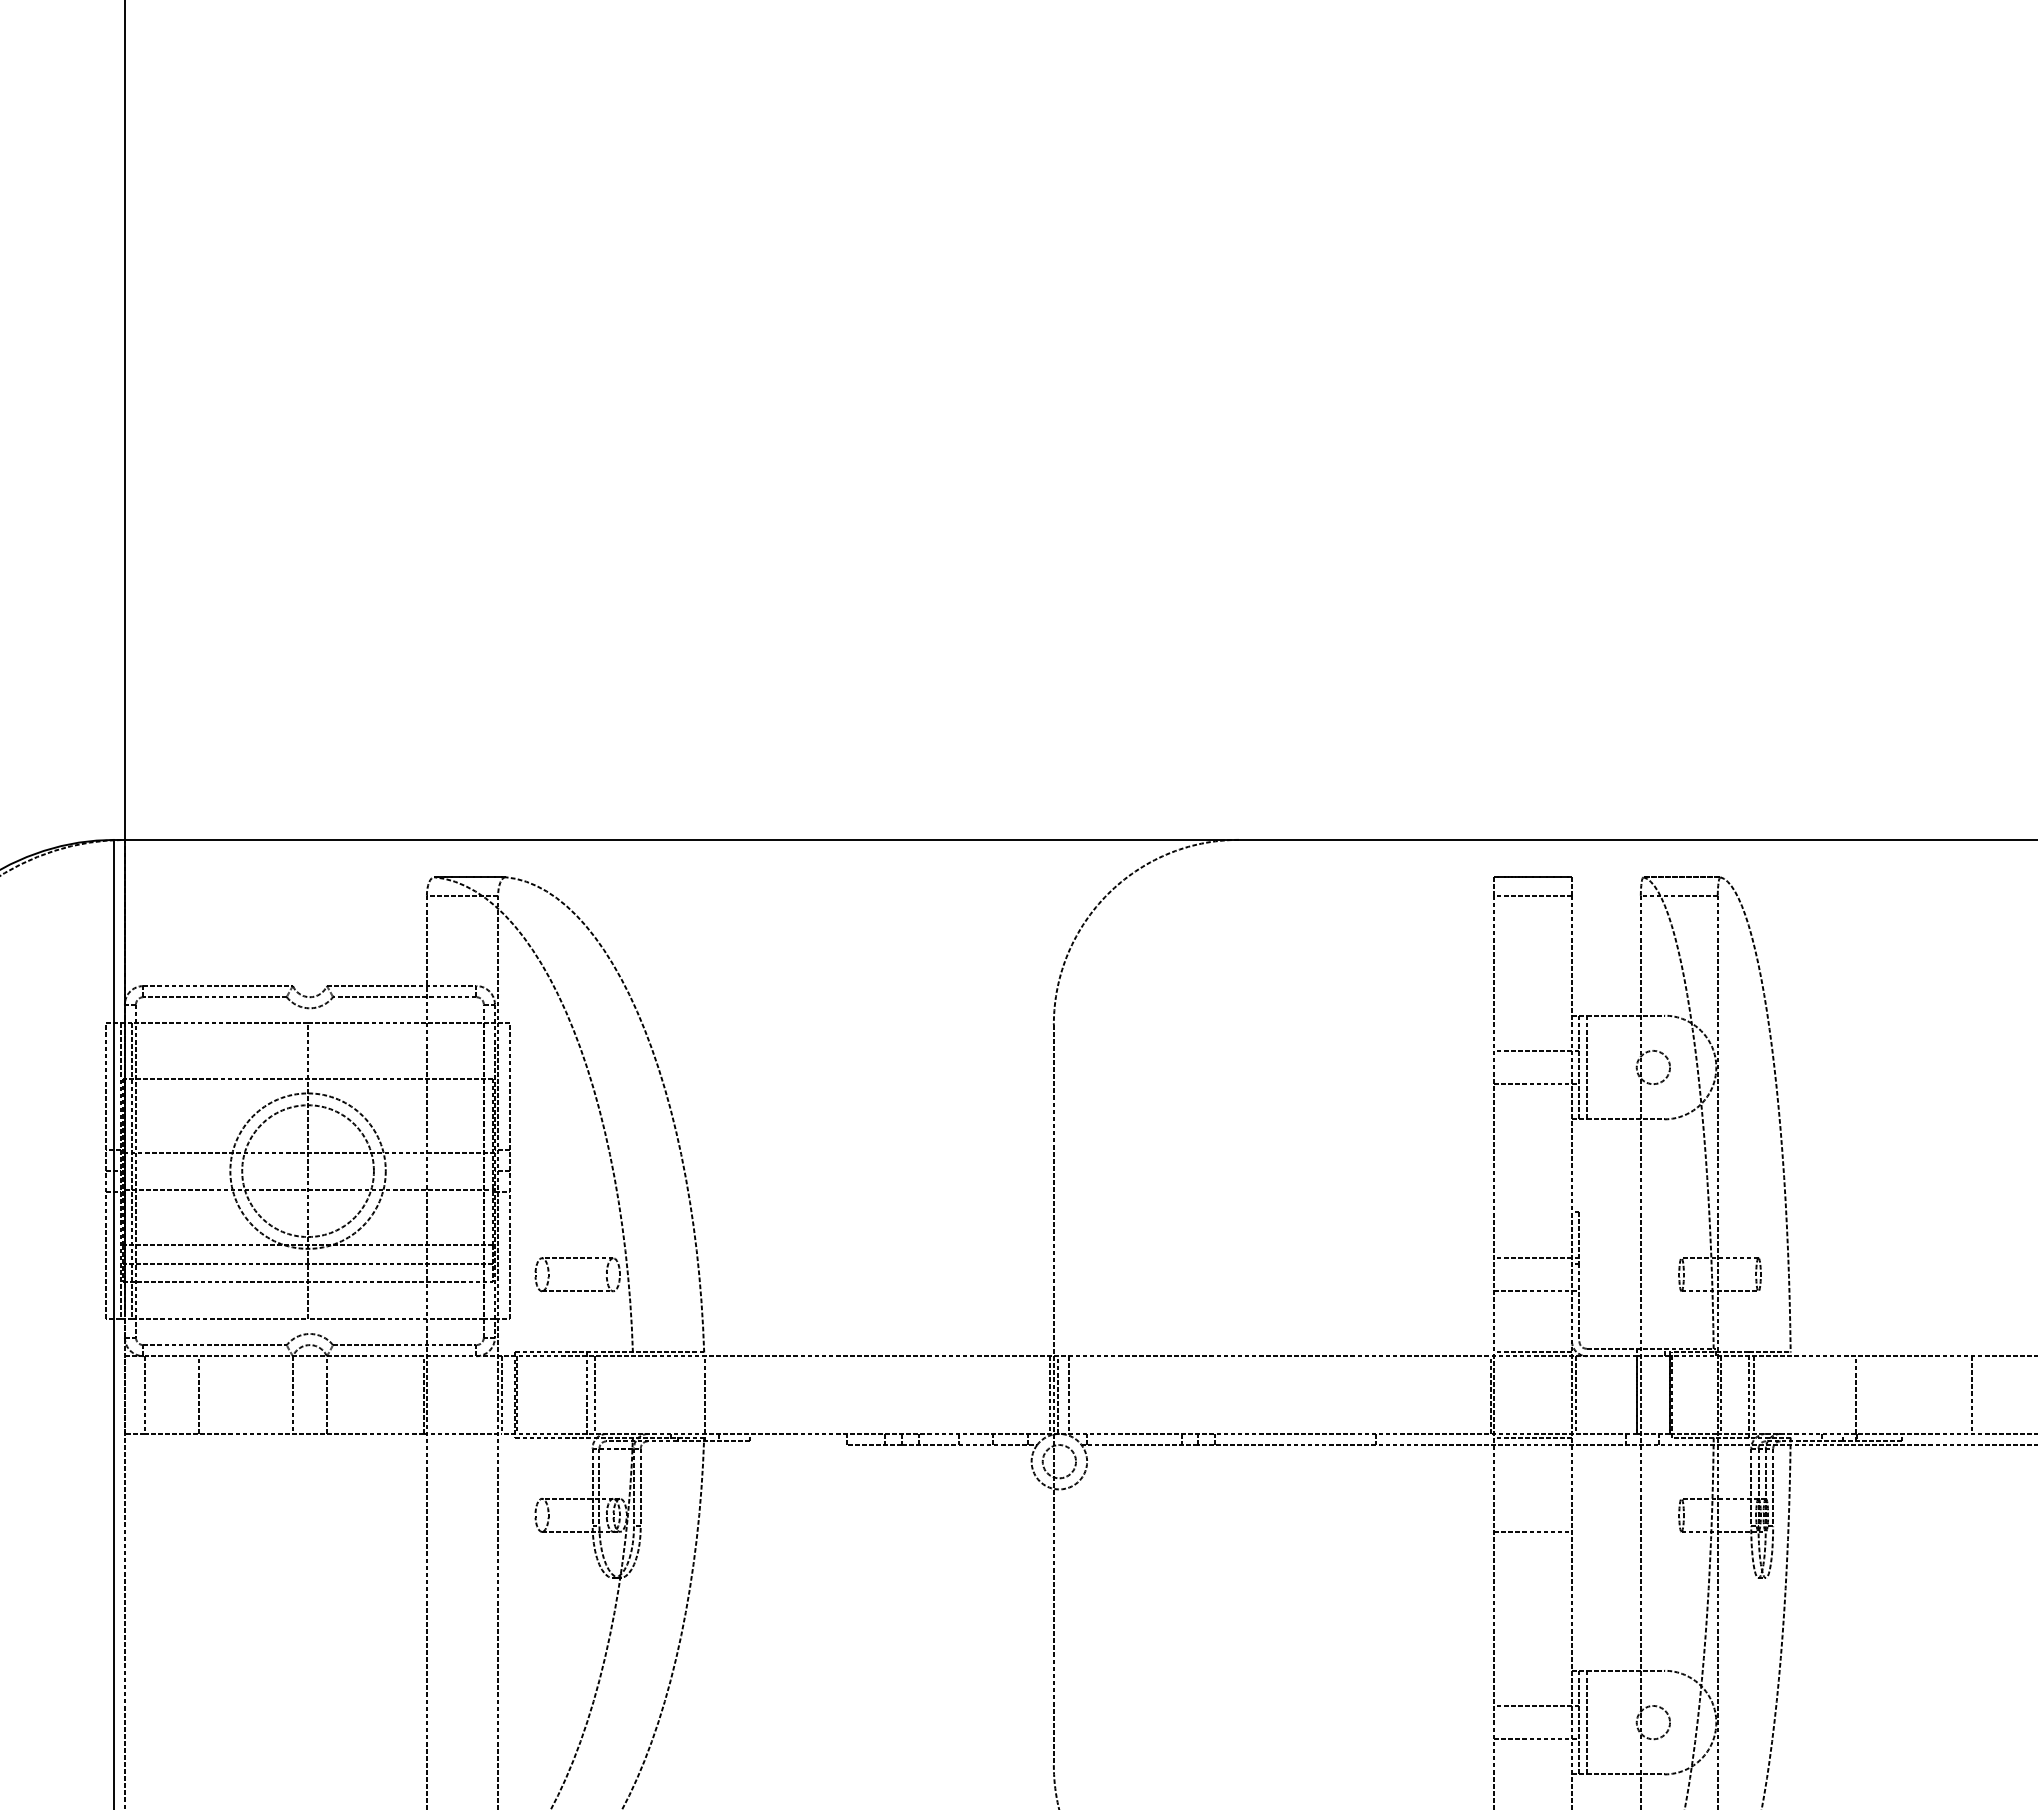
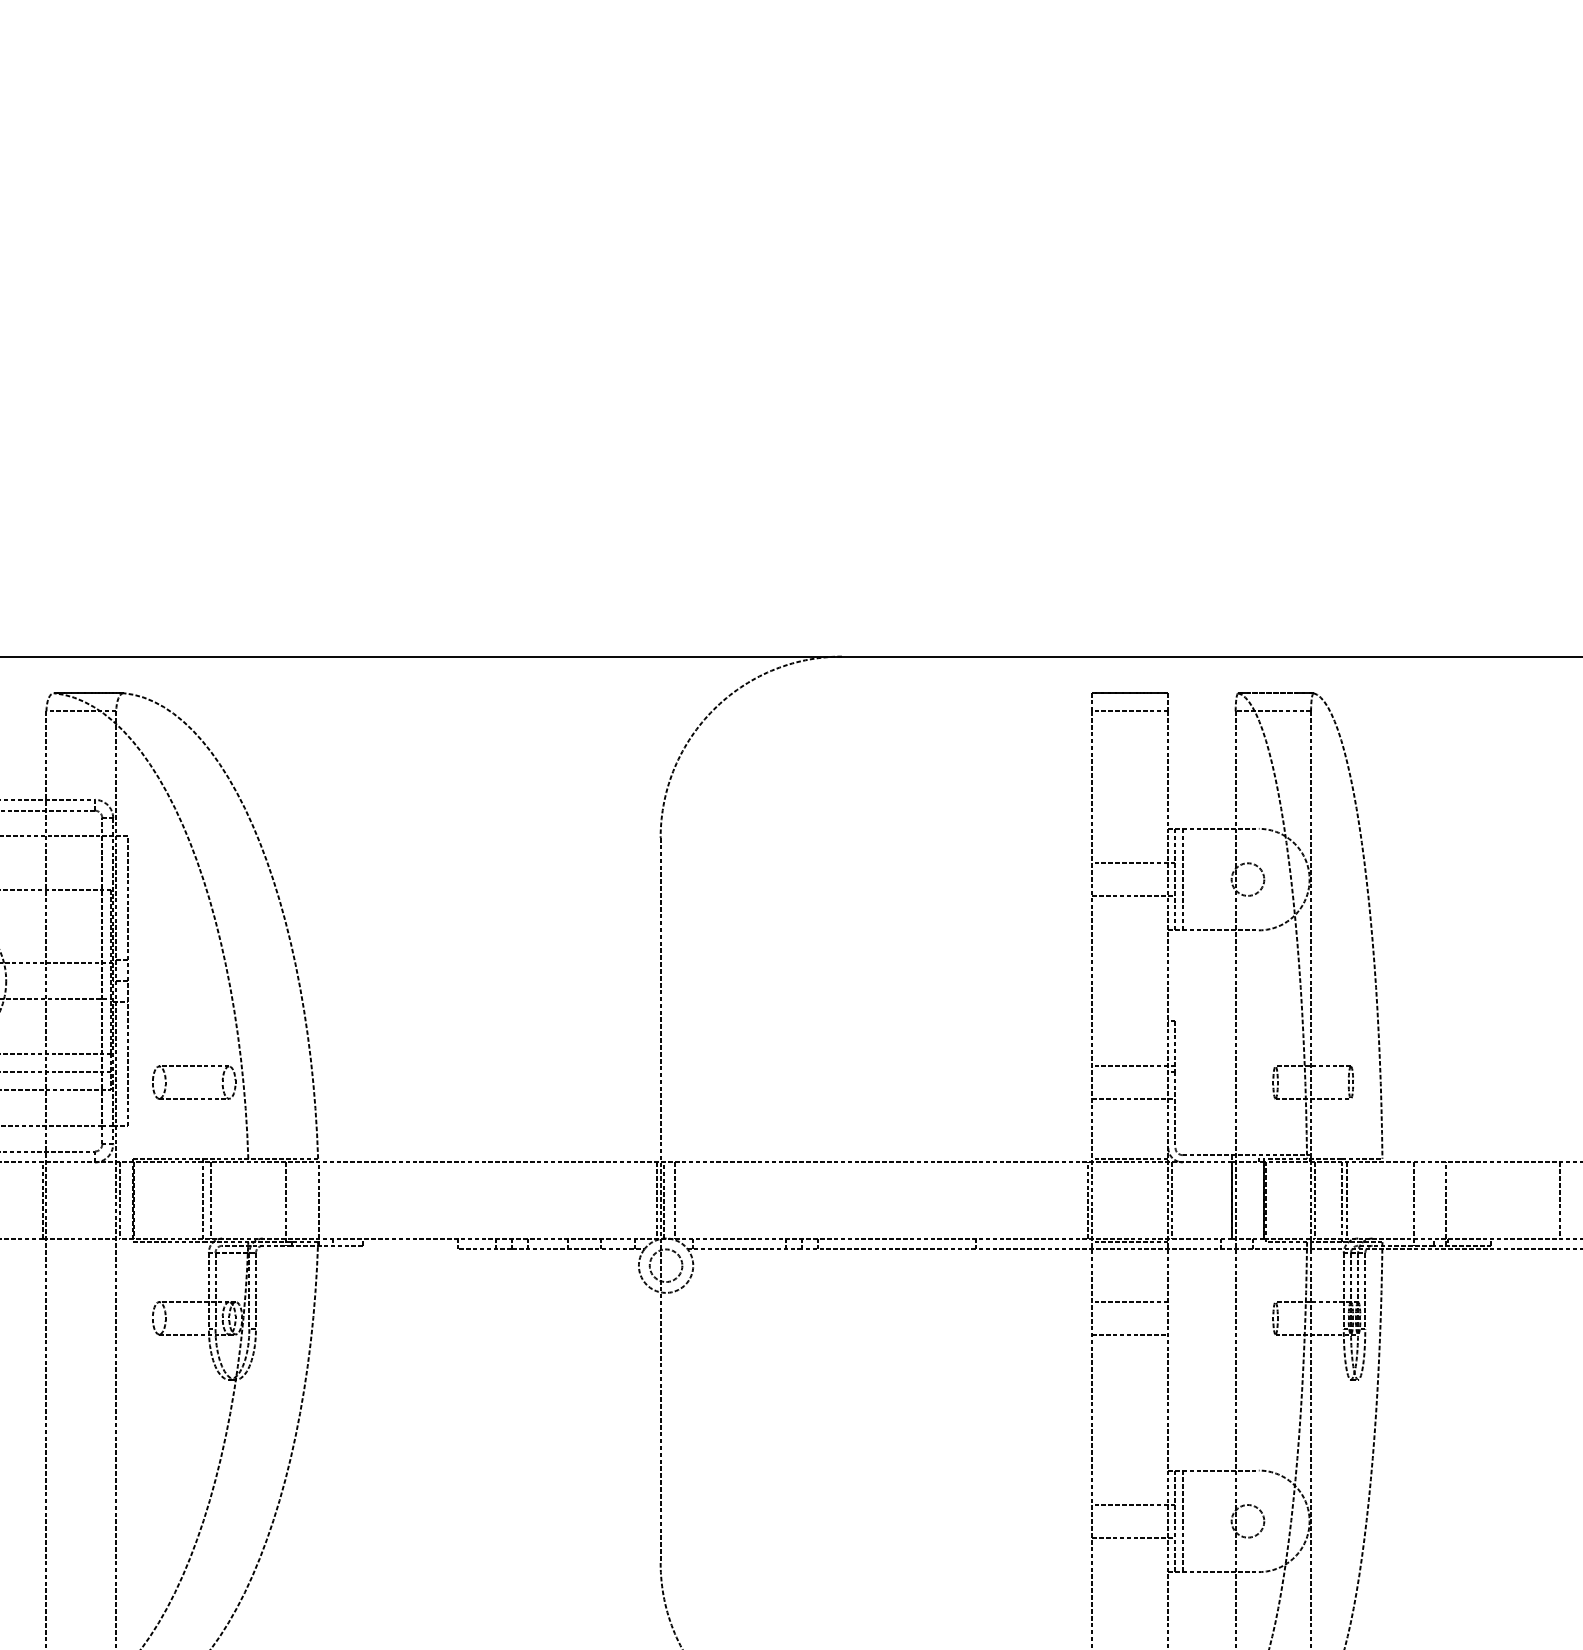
line: (671, 1394) -> (286, 1199), added
line: (1822, 1394) -> (1413, 1199), added
line: (1532, 1498) -> (1129, 1301), added

